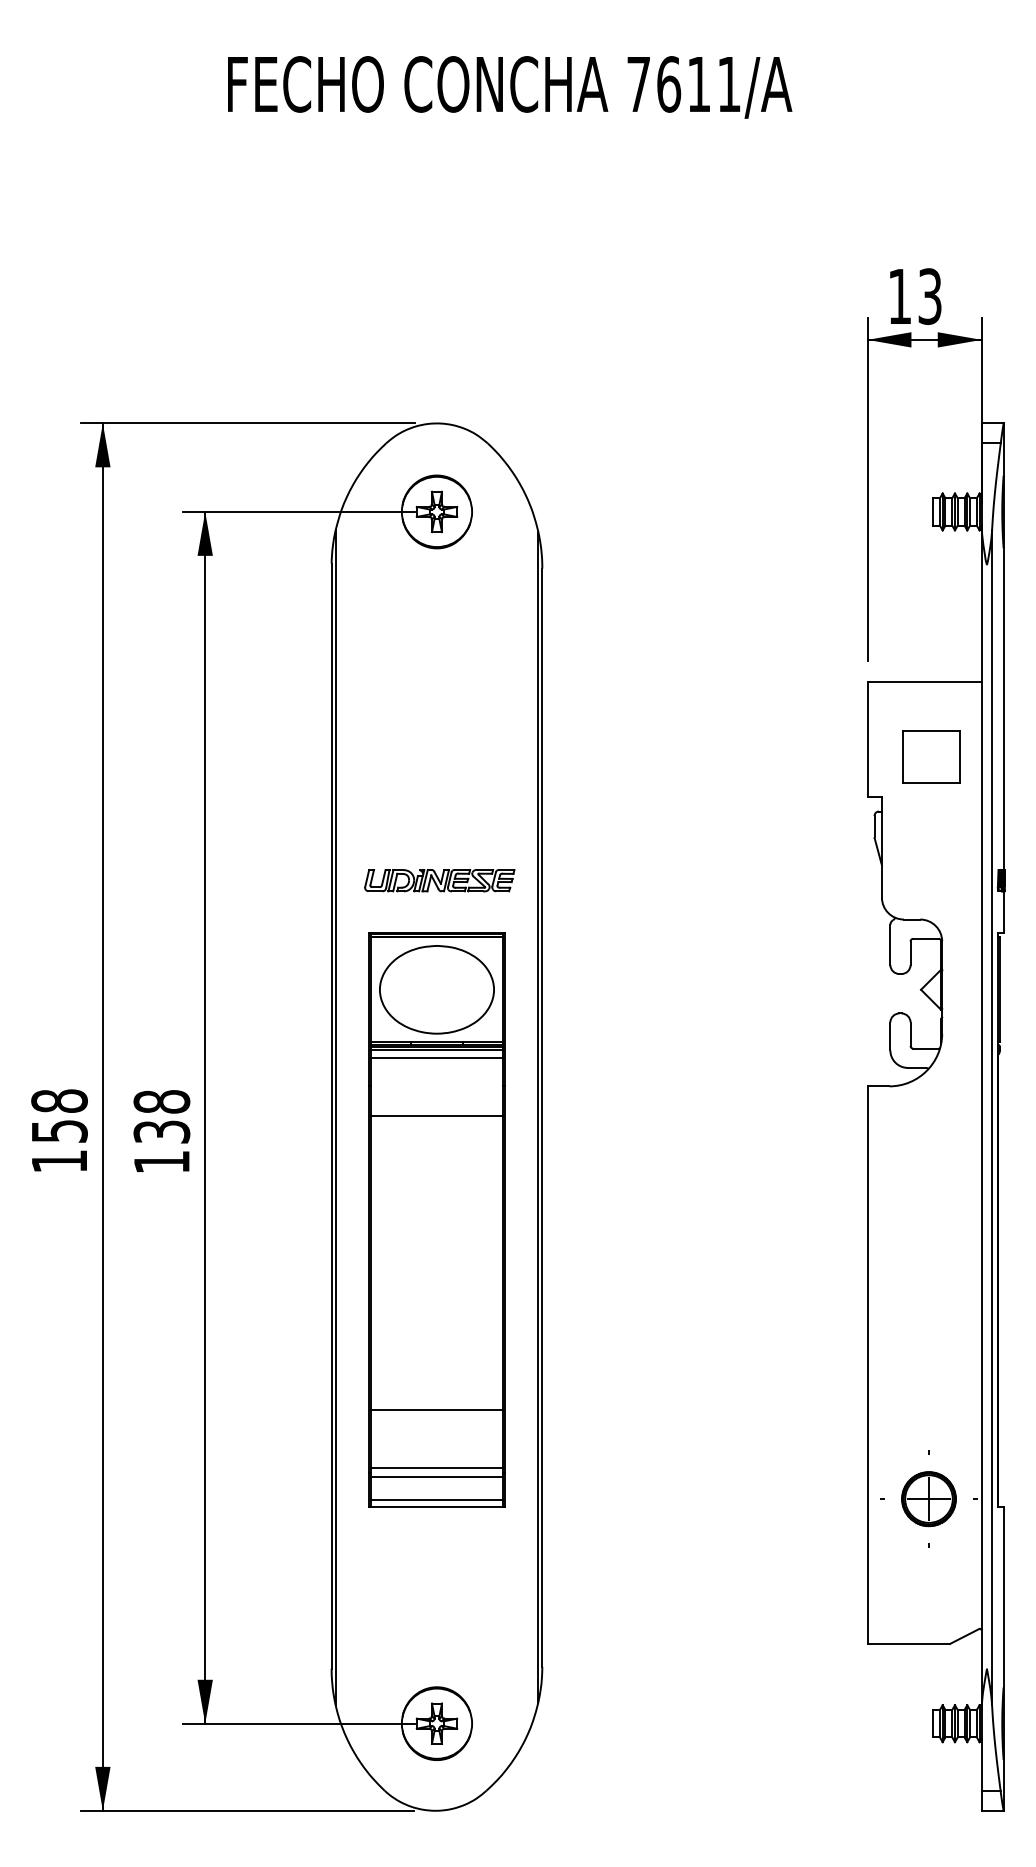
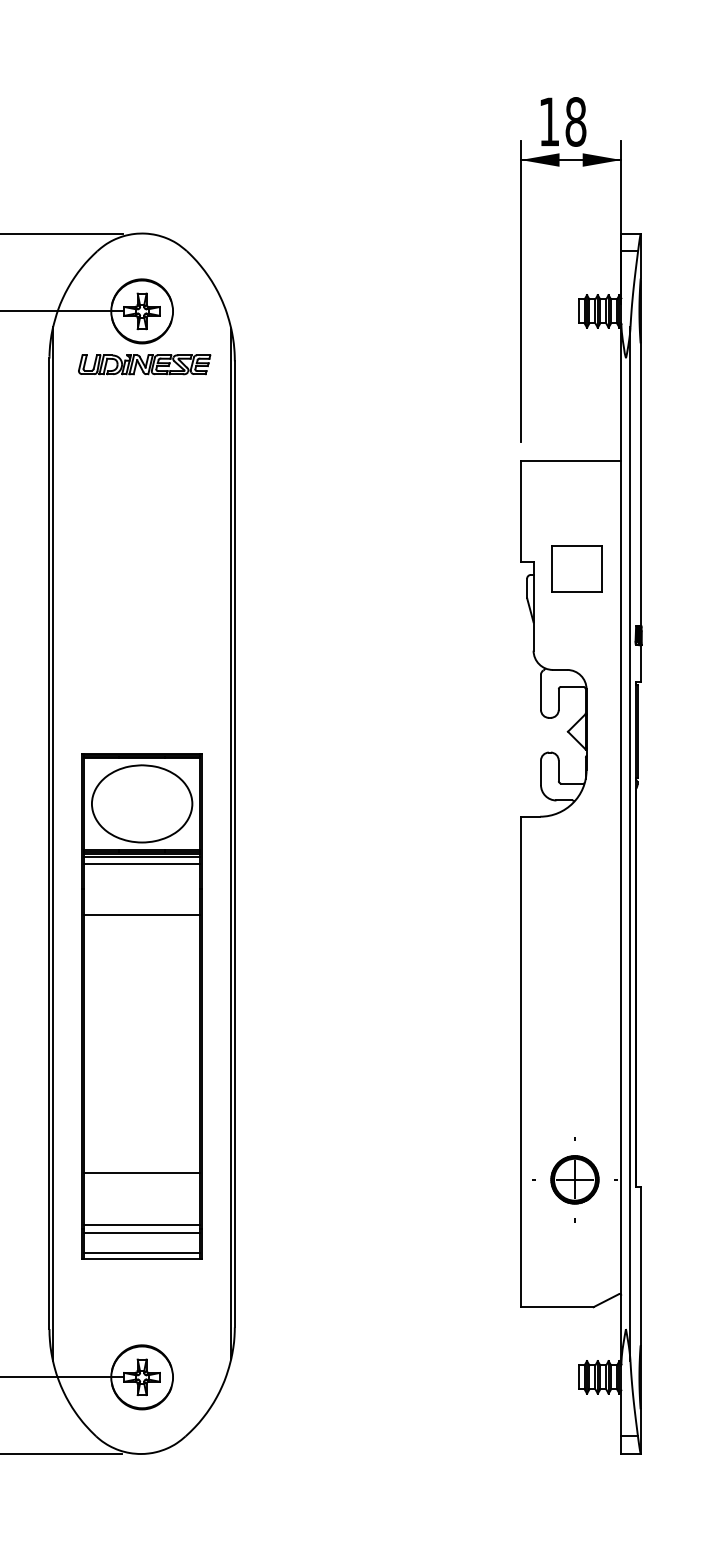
text: (929, 296) -> (575, 121), 13 -> 18
part: (931, 756) -> (577, 568), moved
part: (439, 880) -> (144, 364), moved
part: (436, 1219) -> (141, 1005), moved

